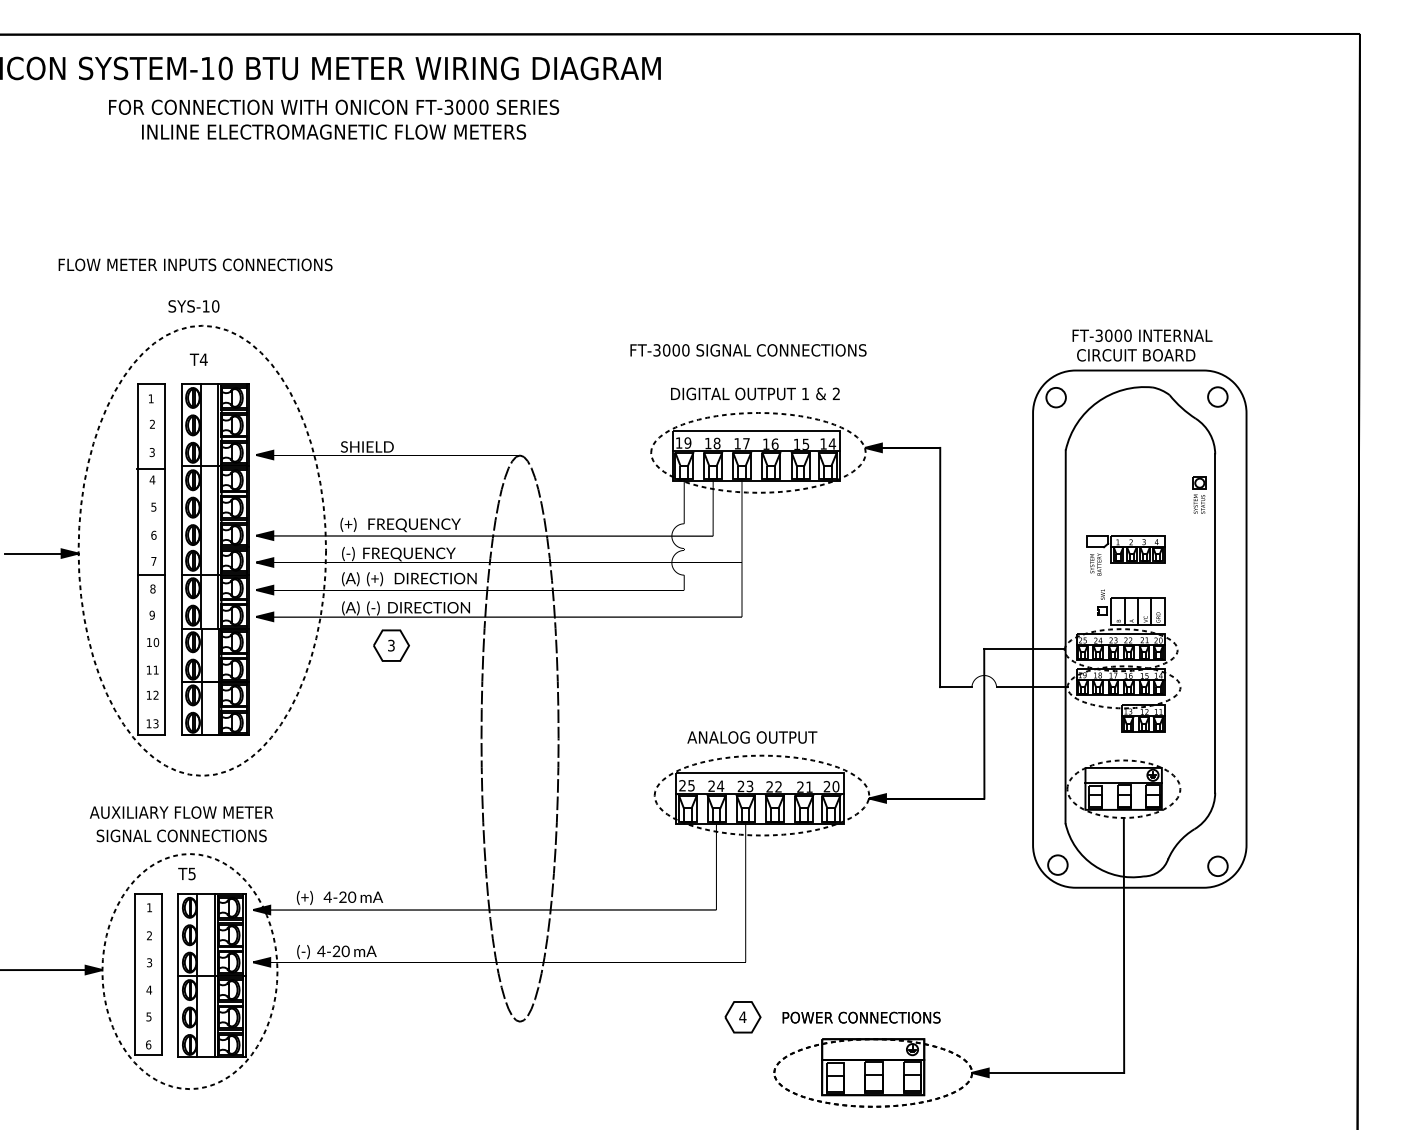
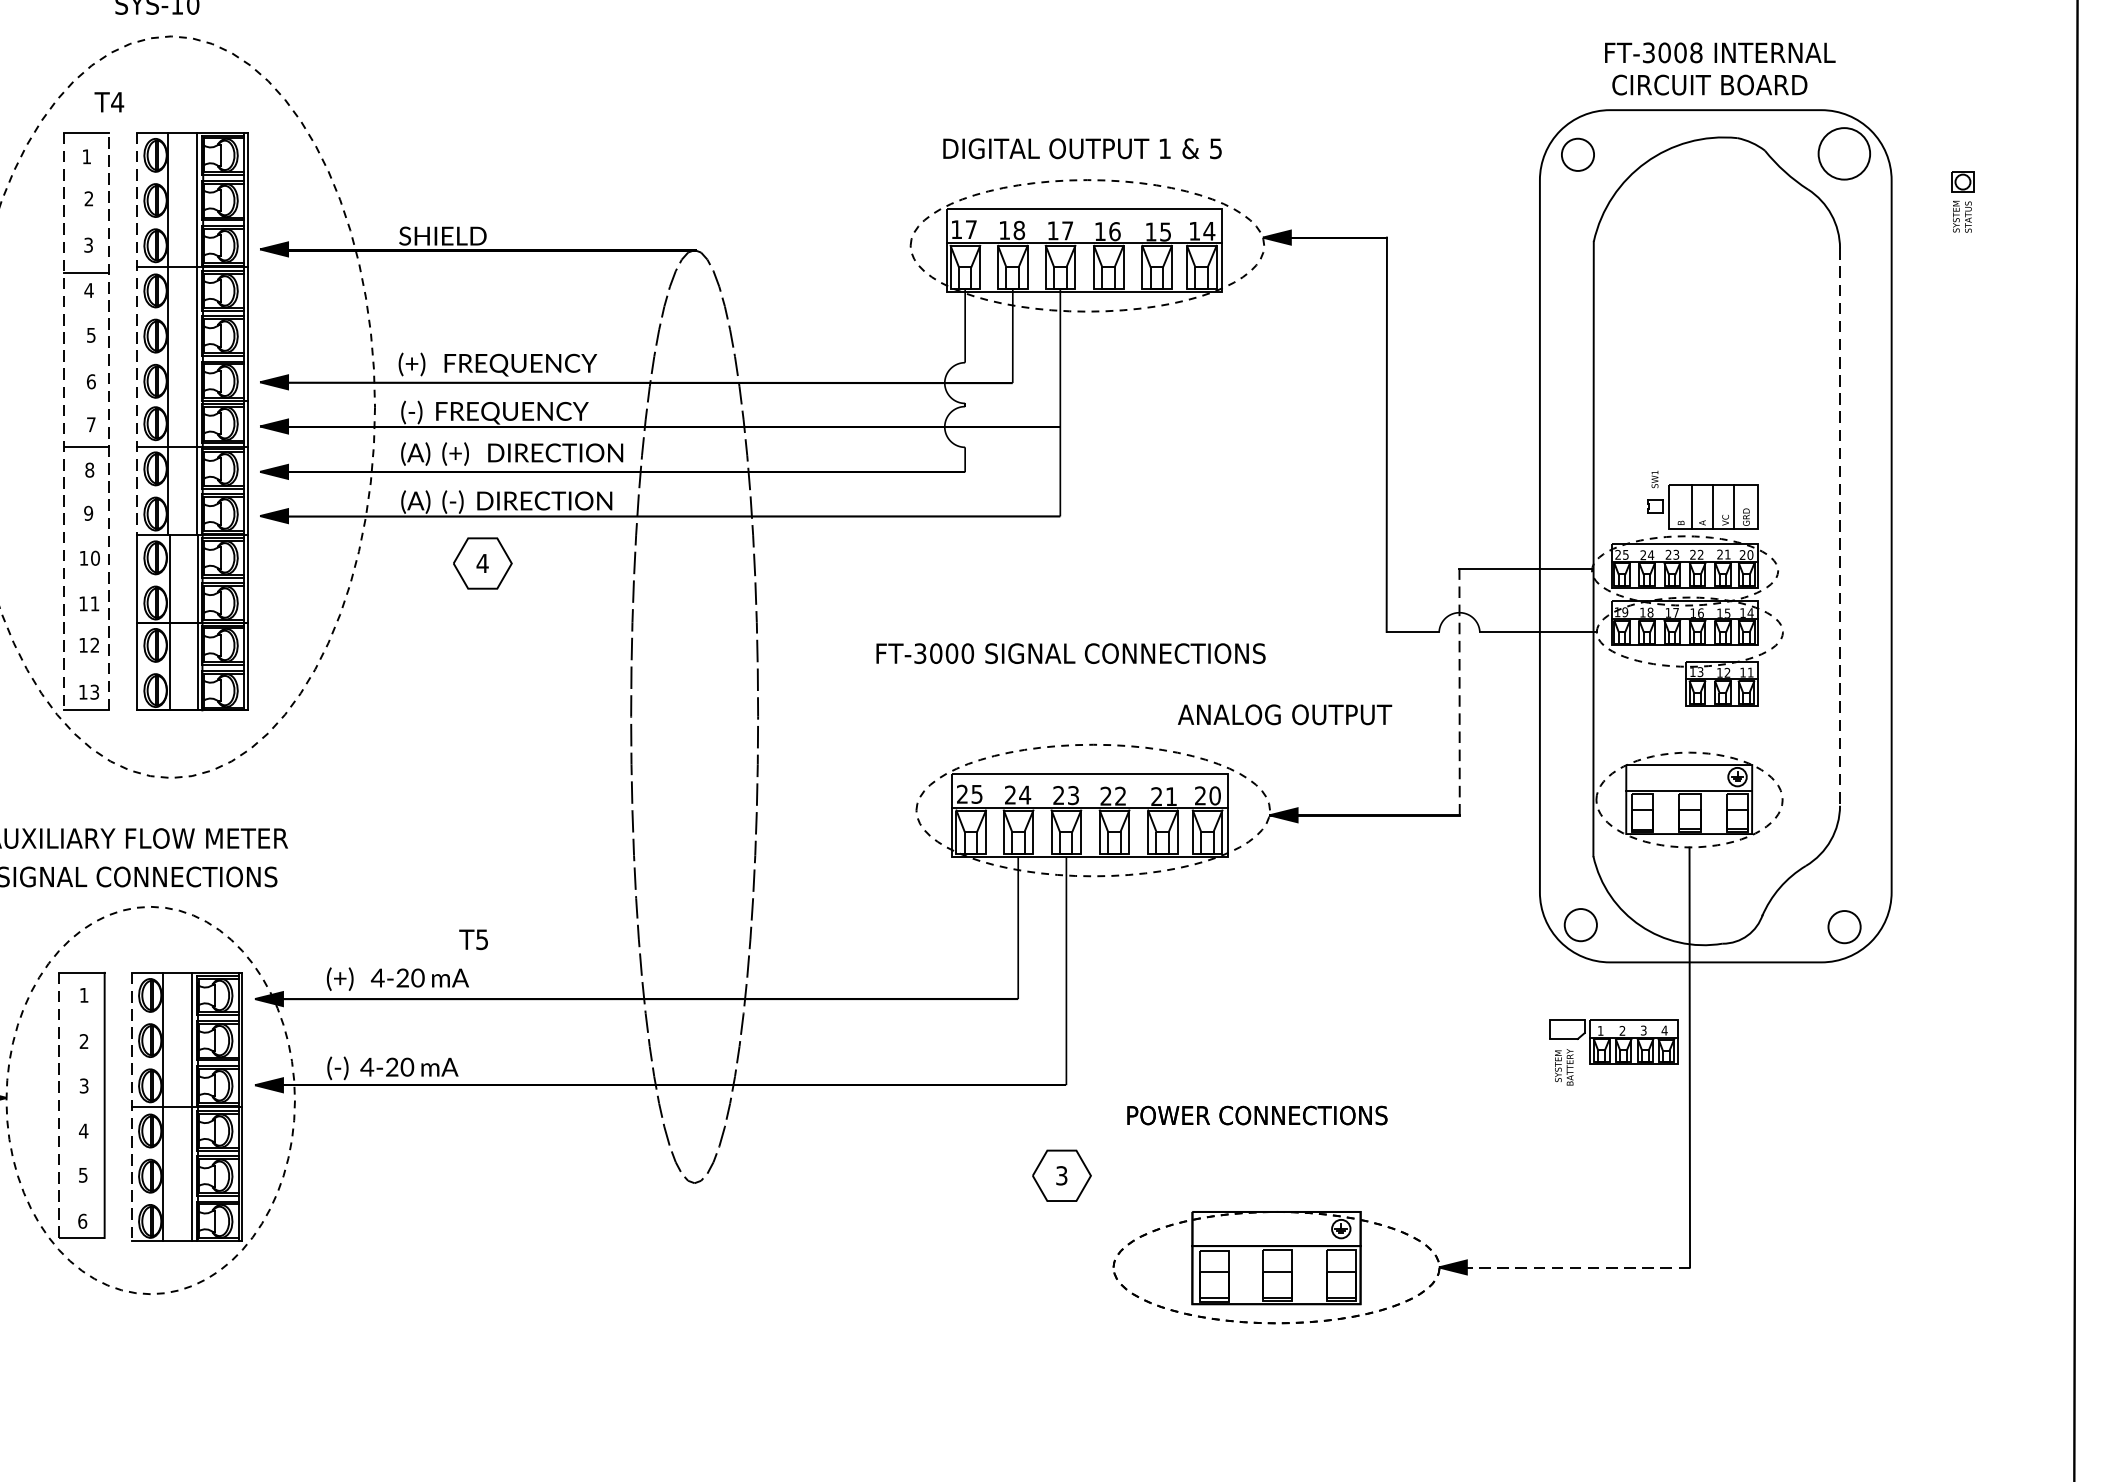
text: (1127, 335) -> (1695, 52), FT-3000 -> FT-3008
text: (748, 350) -> (1071, 653), moved
text: (198, 359) -> (108, 101), moved
text: (835, 393) -> (1214, 148), 2 -> 5
circle: (1217, 396) -> (1843, 152), size x1.6
text: (687, 442) -> (970, 228), 19 -> 17
part: (1199, 494) -> (1962, 200), moved
line: (181, 506) -> (136, 334), solid -> dashed
part: (1125, 555) -> (1613, 1052), moved
line: (164, 559) -> (108, 421), solid -> dashed
line: (137, 560) -> (64, 423), solid -> dashed
line: (1215, 624) -> (1840, 528), solid -> dashed
text: (391, 645) -> (482, 563), 3 -> 4
line: (984, 723) -> (1459, 691), solid -> dashed
text: (752, 737) -> (1285, 714), moved
text: (186, 873) -> (472, 938), moved
line: (134, 974) -> (59, 1105), solid -> dashed
line: (178, 976) -> (131, 1108), solid -> dashed
text: (742, 1017) -> (1061, 1176), 4 -> 3
text: (861, 1017) -> (1257, 1115), moved
line: (1047, 1073) -> (1563, 1268), solid -> dashed

